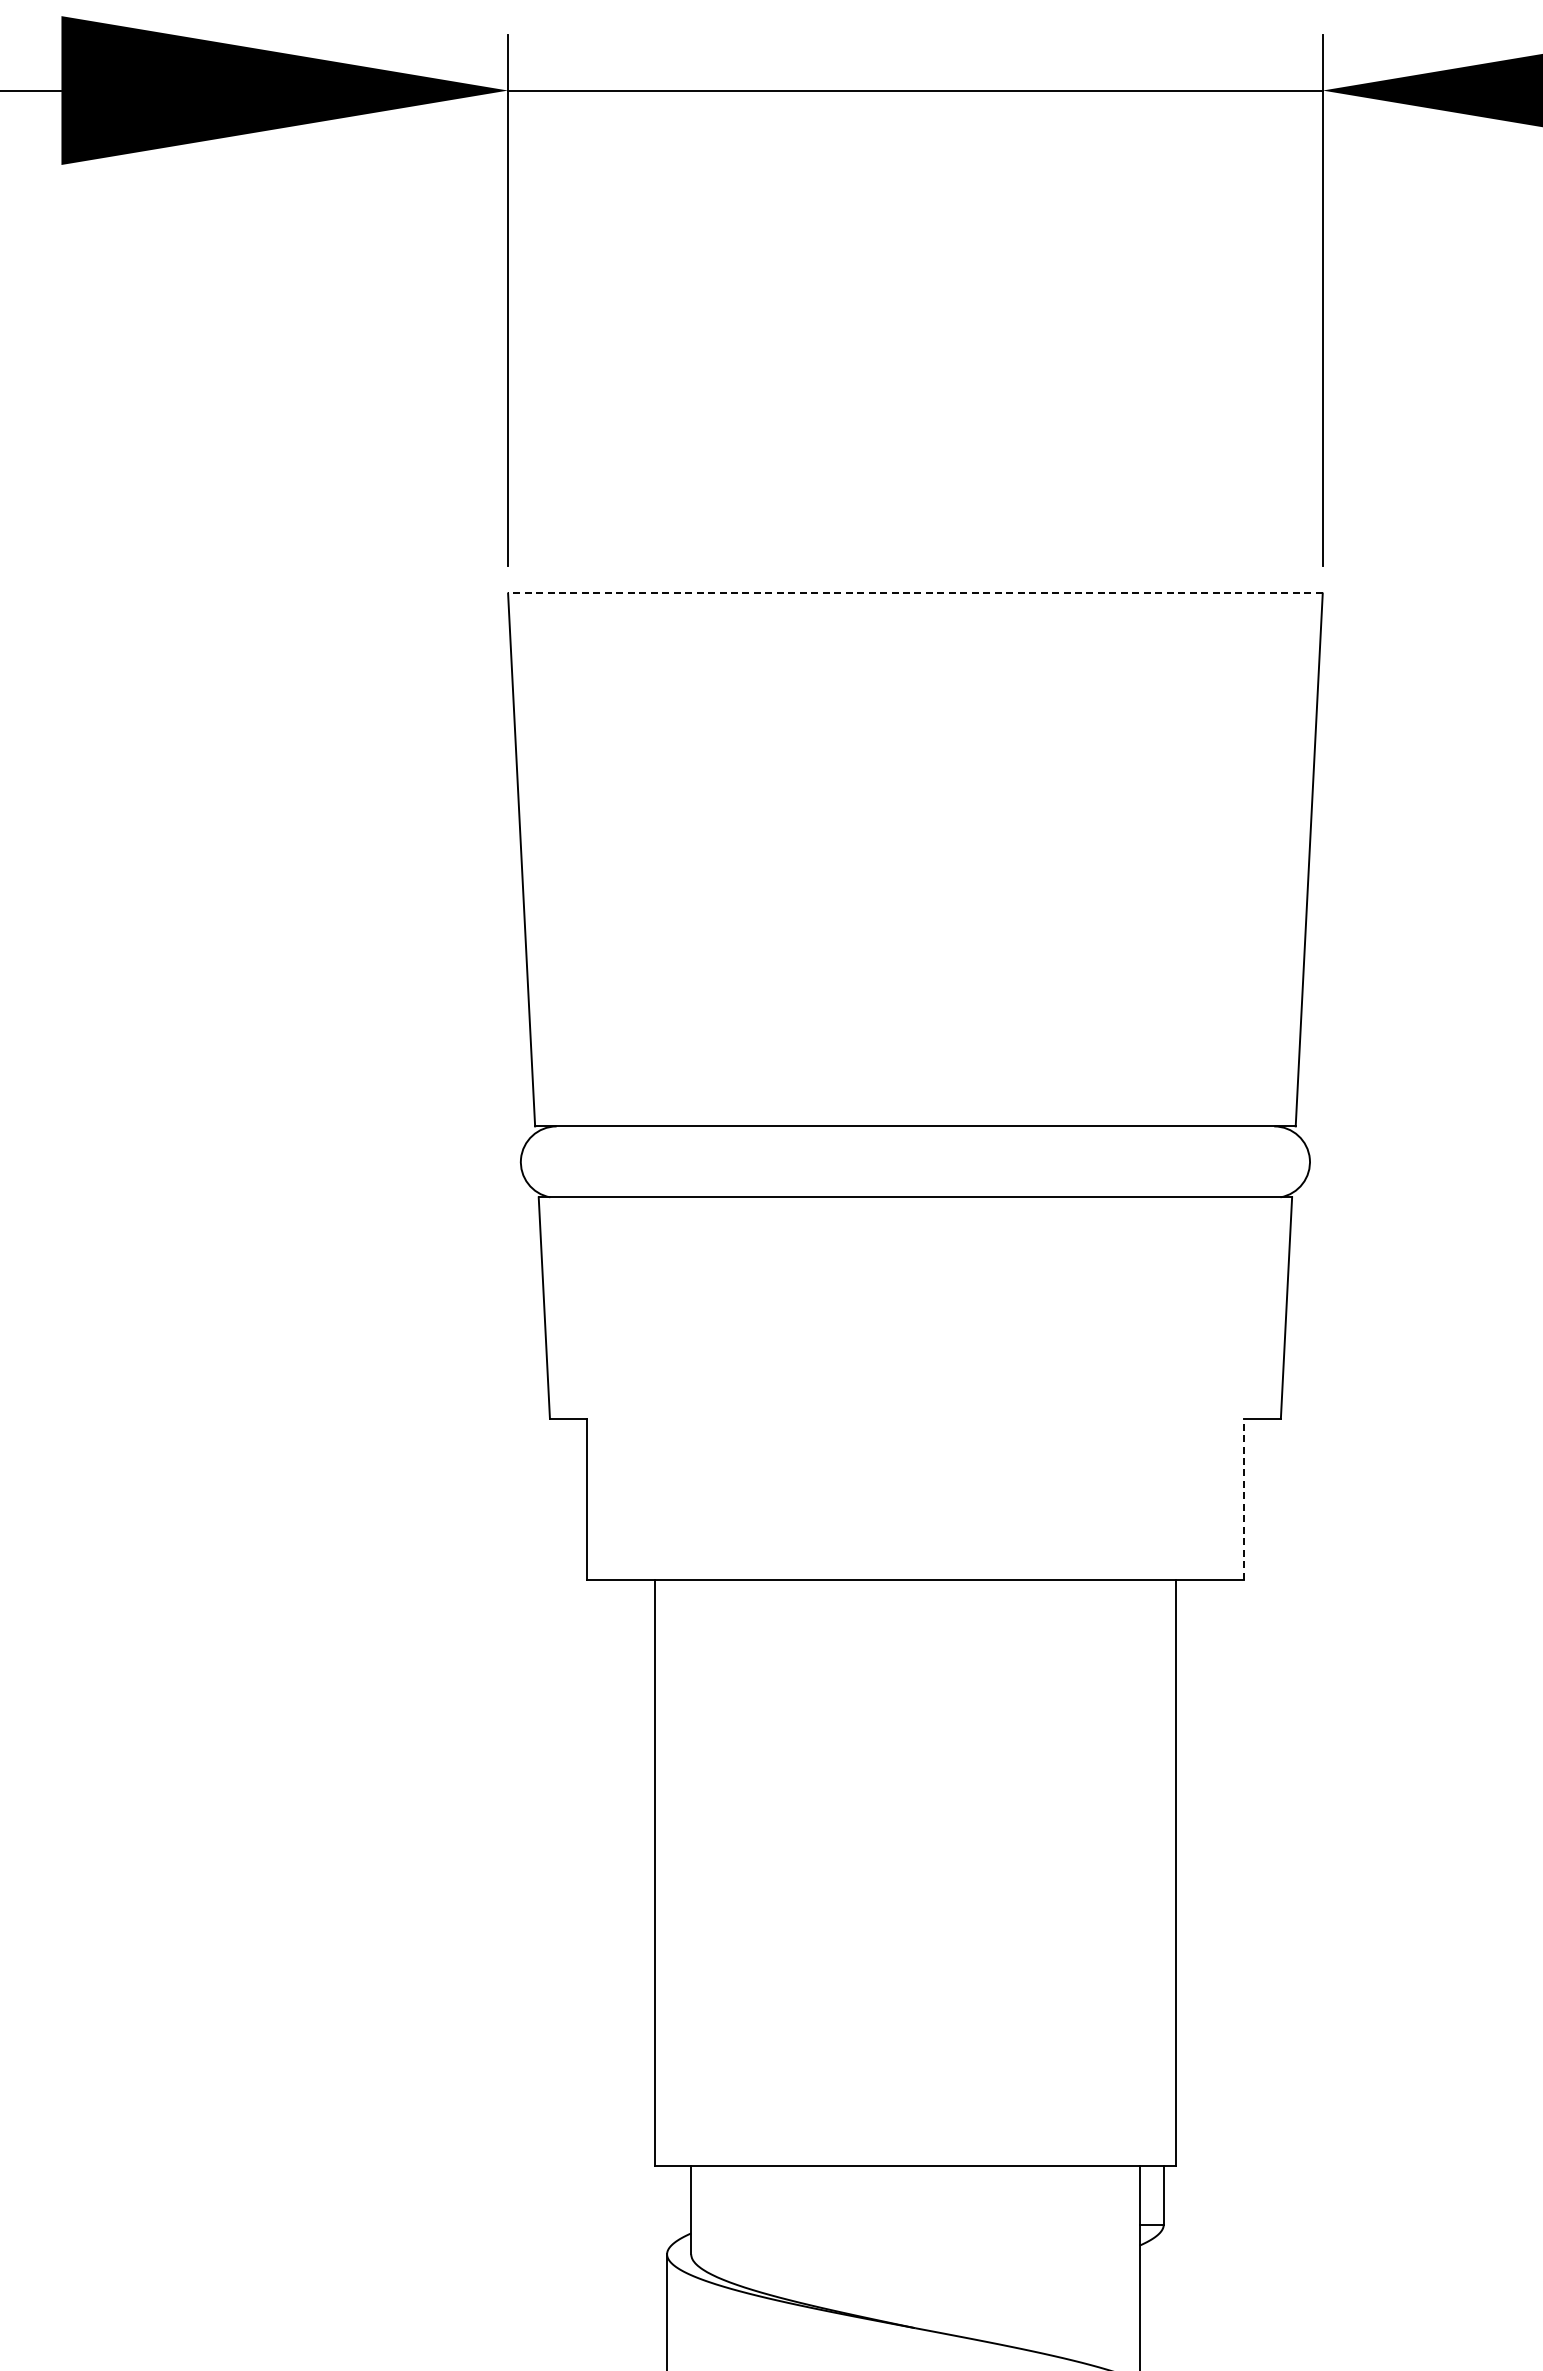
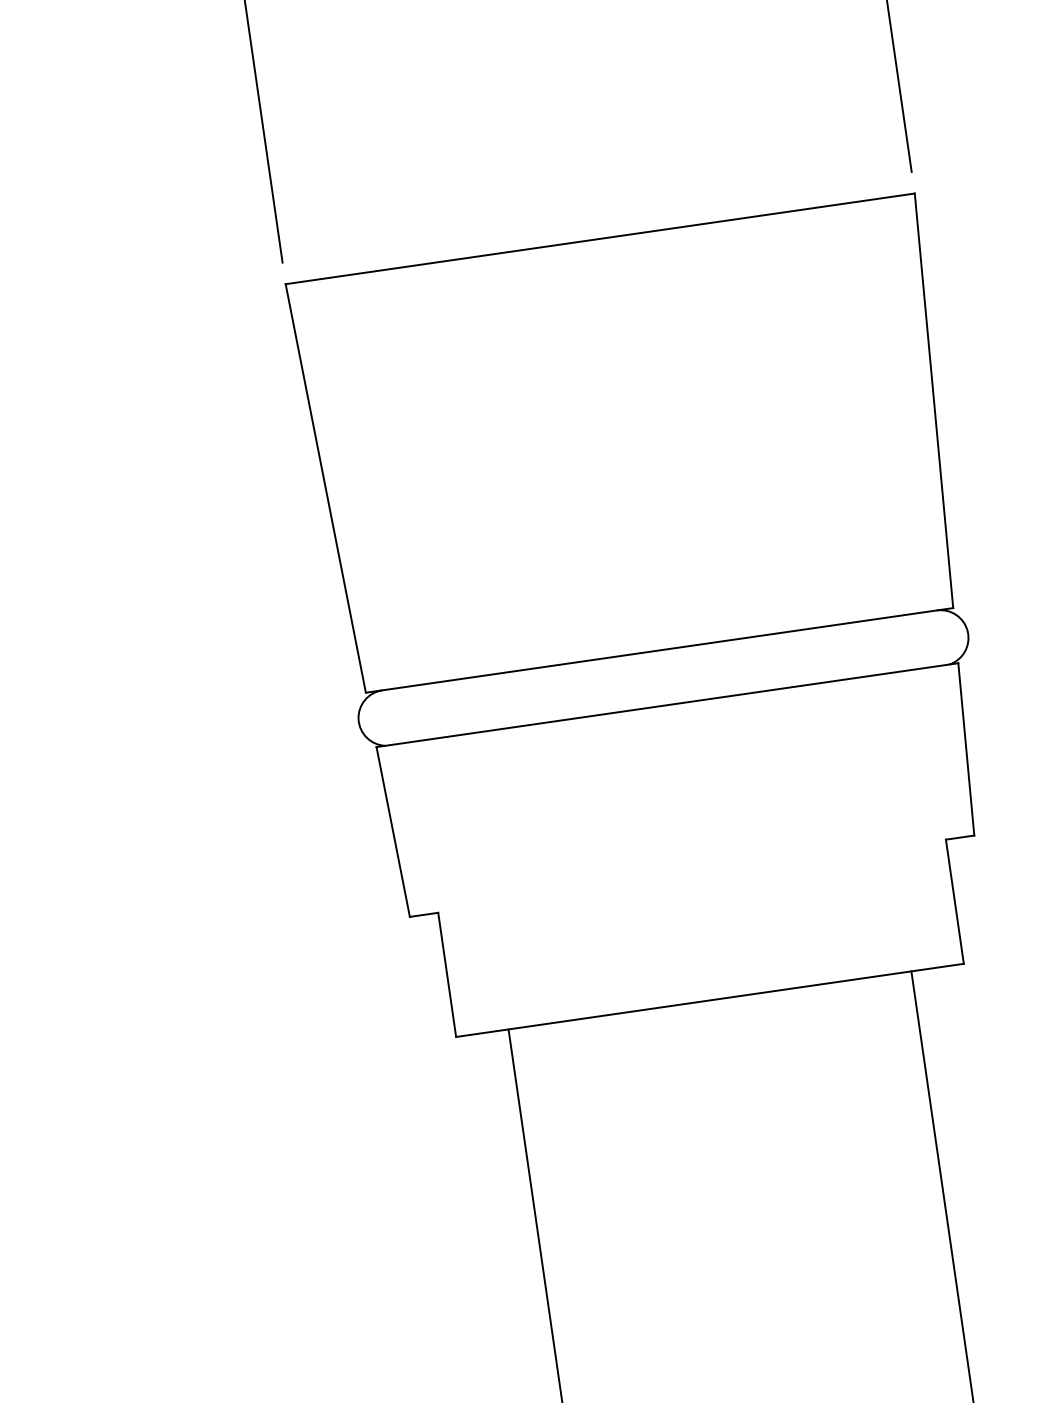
line: (914, 593) -> (599, 238), dashed -> solid
line: (1244, 1498) -> (955, 901), dashed -> solid

